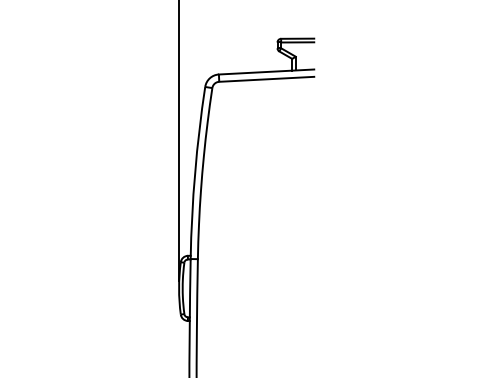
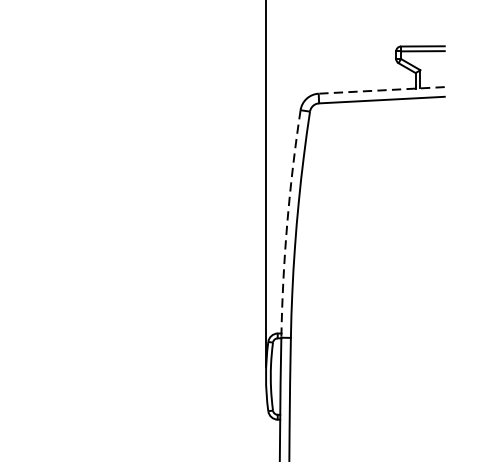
line: (266, 72) -> (381, 91), solid -> dashed
arc: (195, 172) -> (287, 223), solid -> dashed

